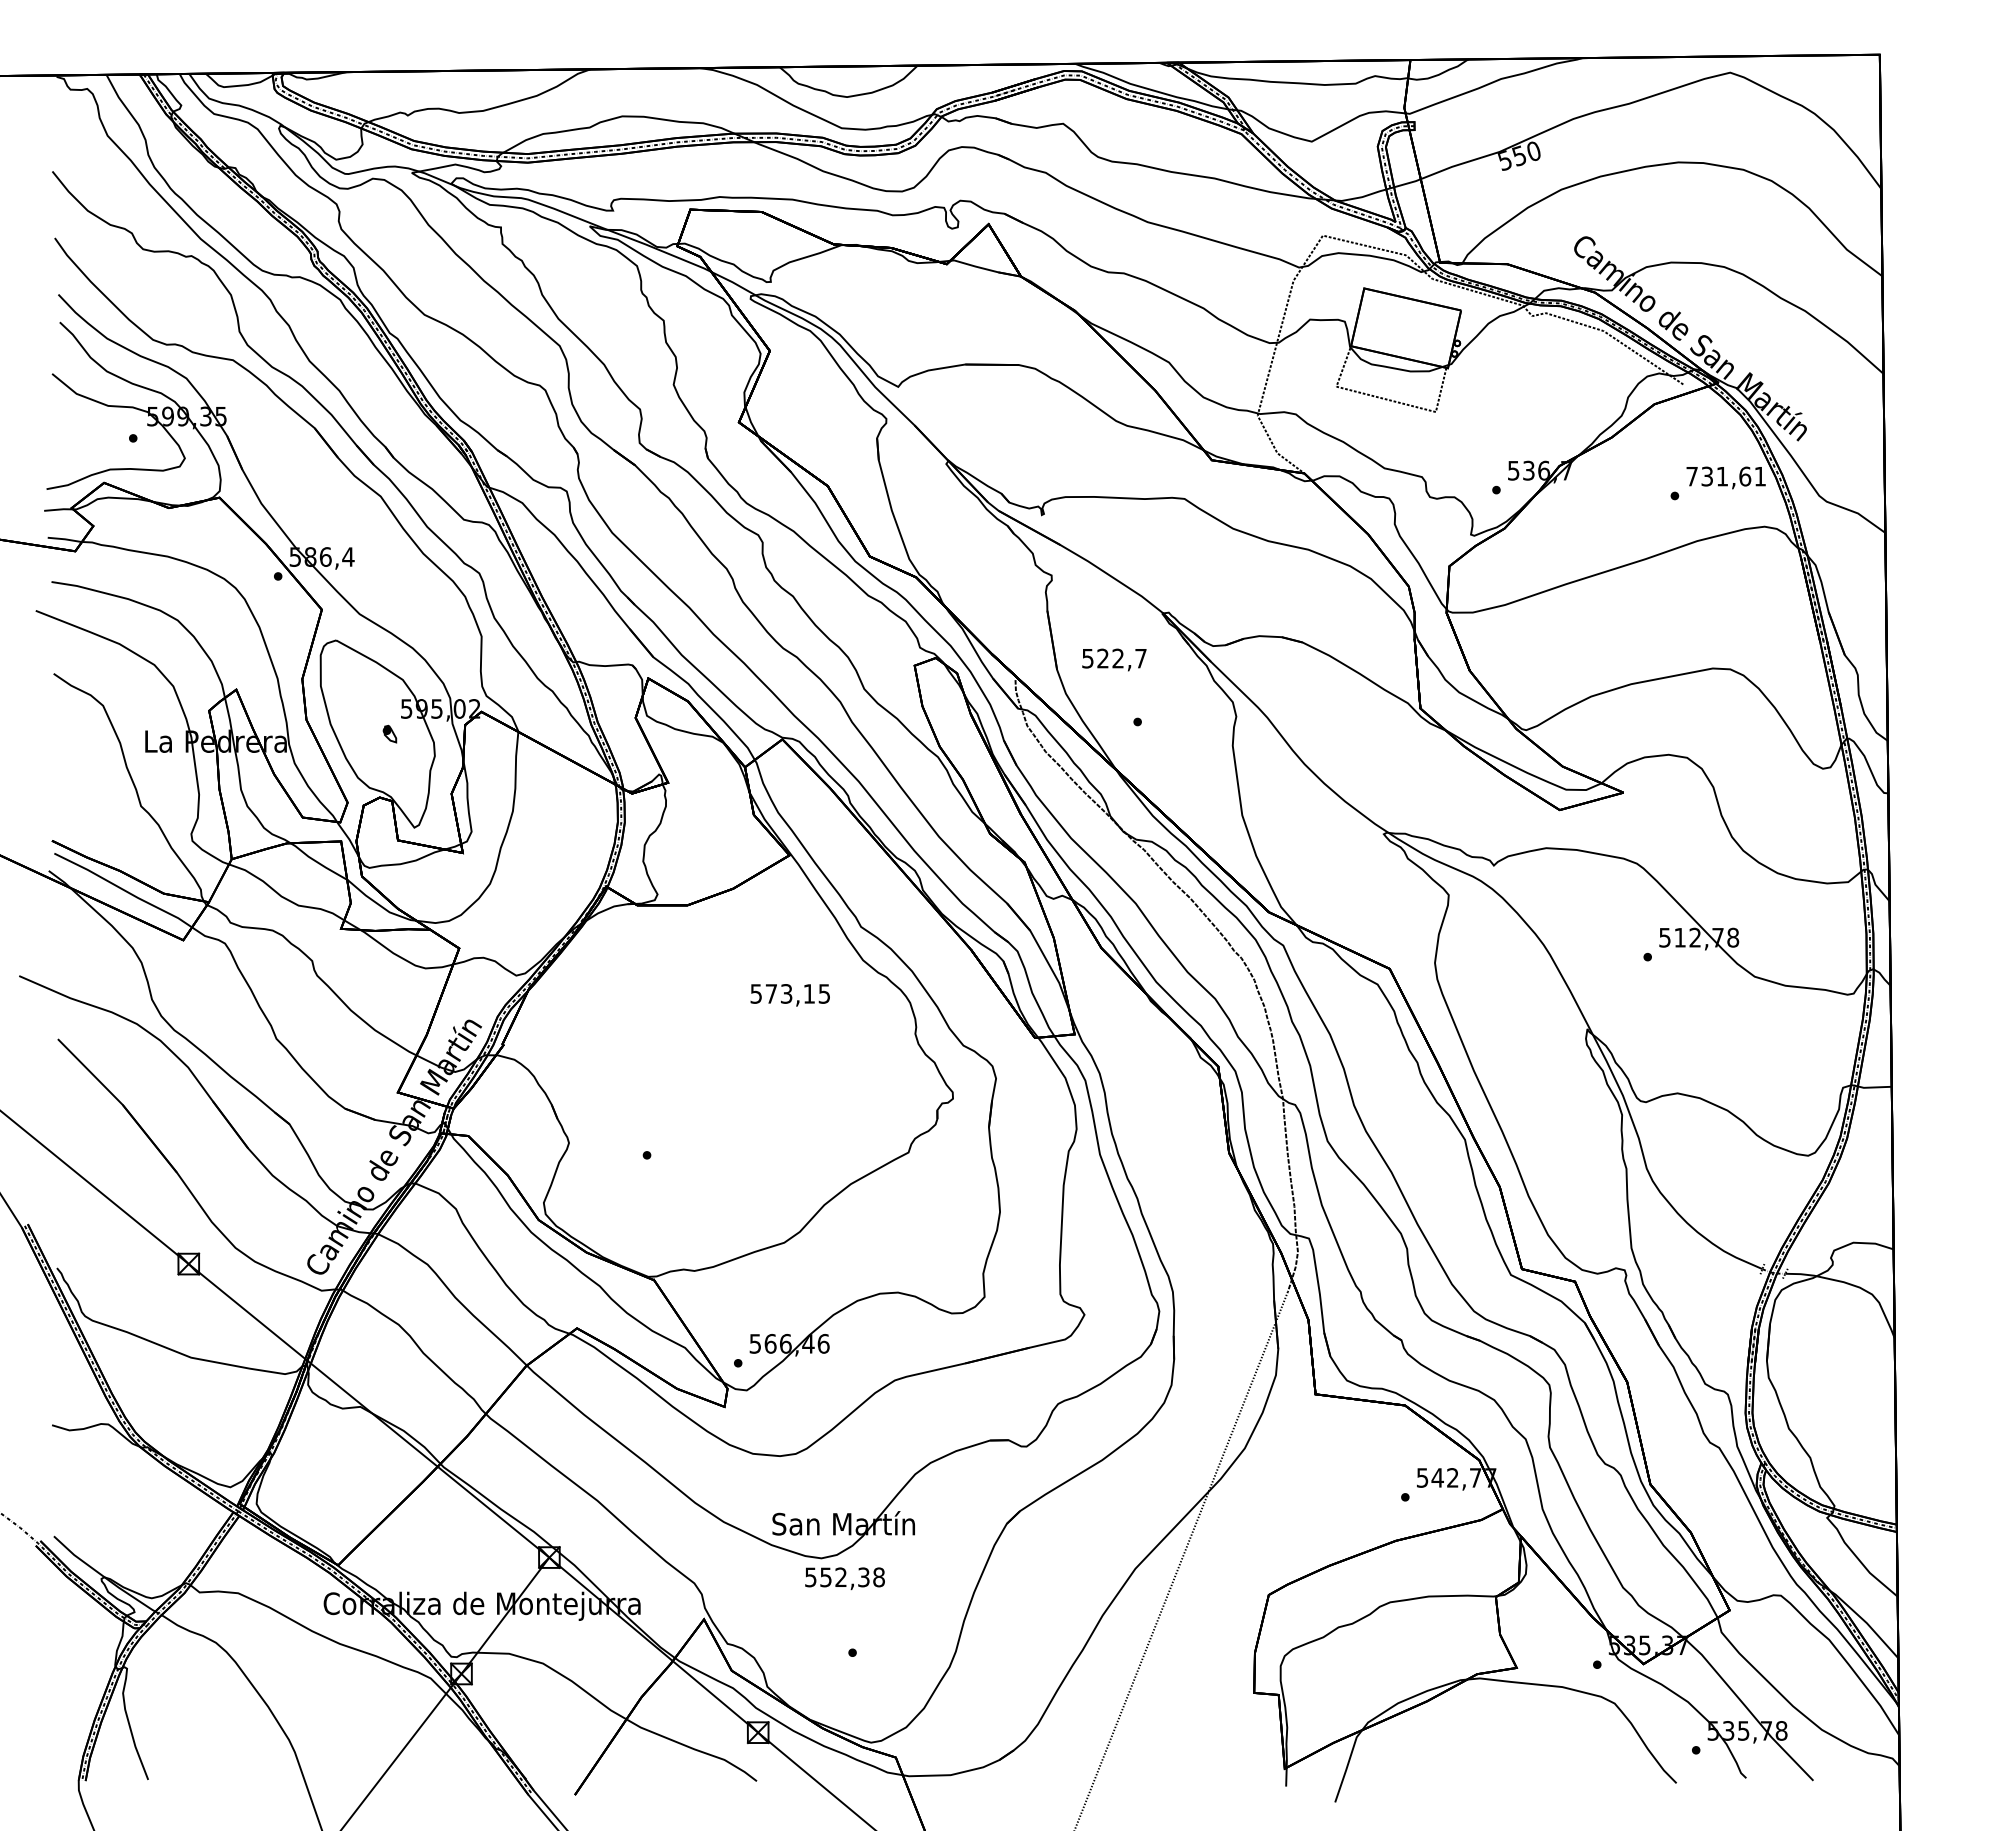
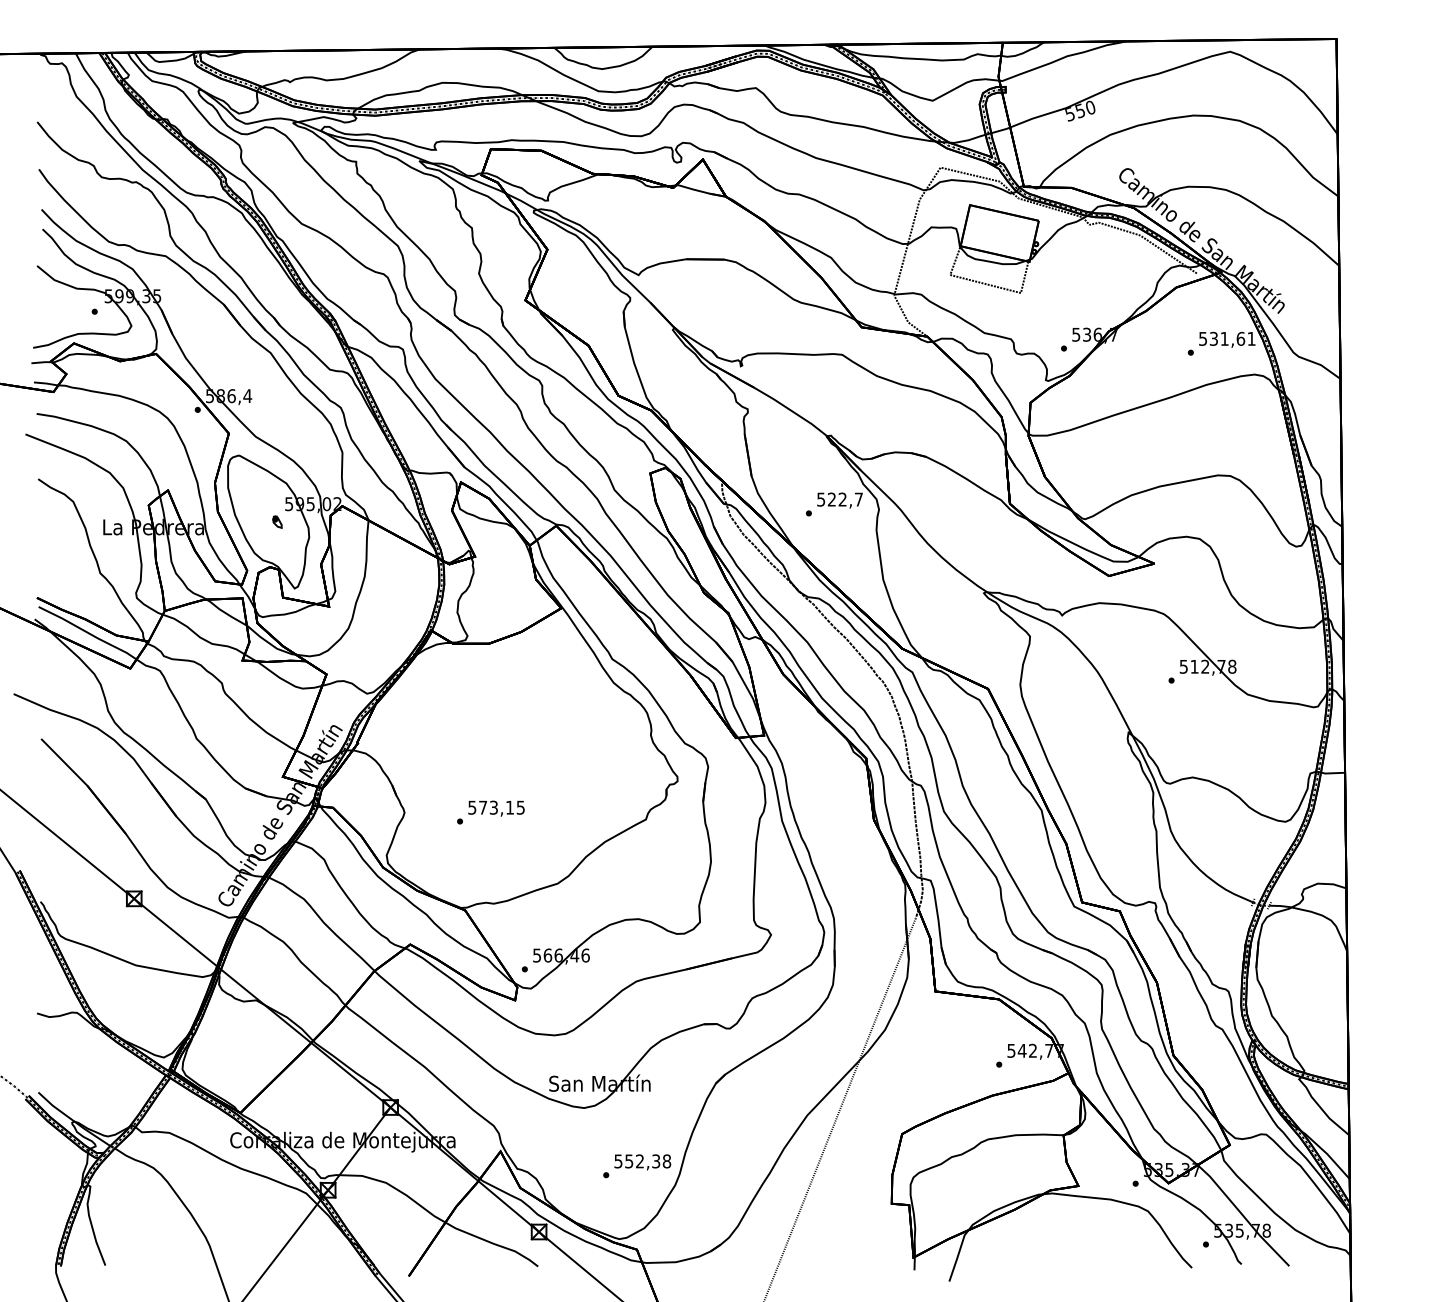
text: (1691, 476) -> (1202, 338), 731,61 -> 531,61
text: (1114, 659) -> (840, 500), moved
text: (789, 995) -> (495, 808), moved
text: (844, 1578) -> (642, 1162), moved

